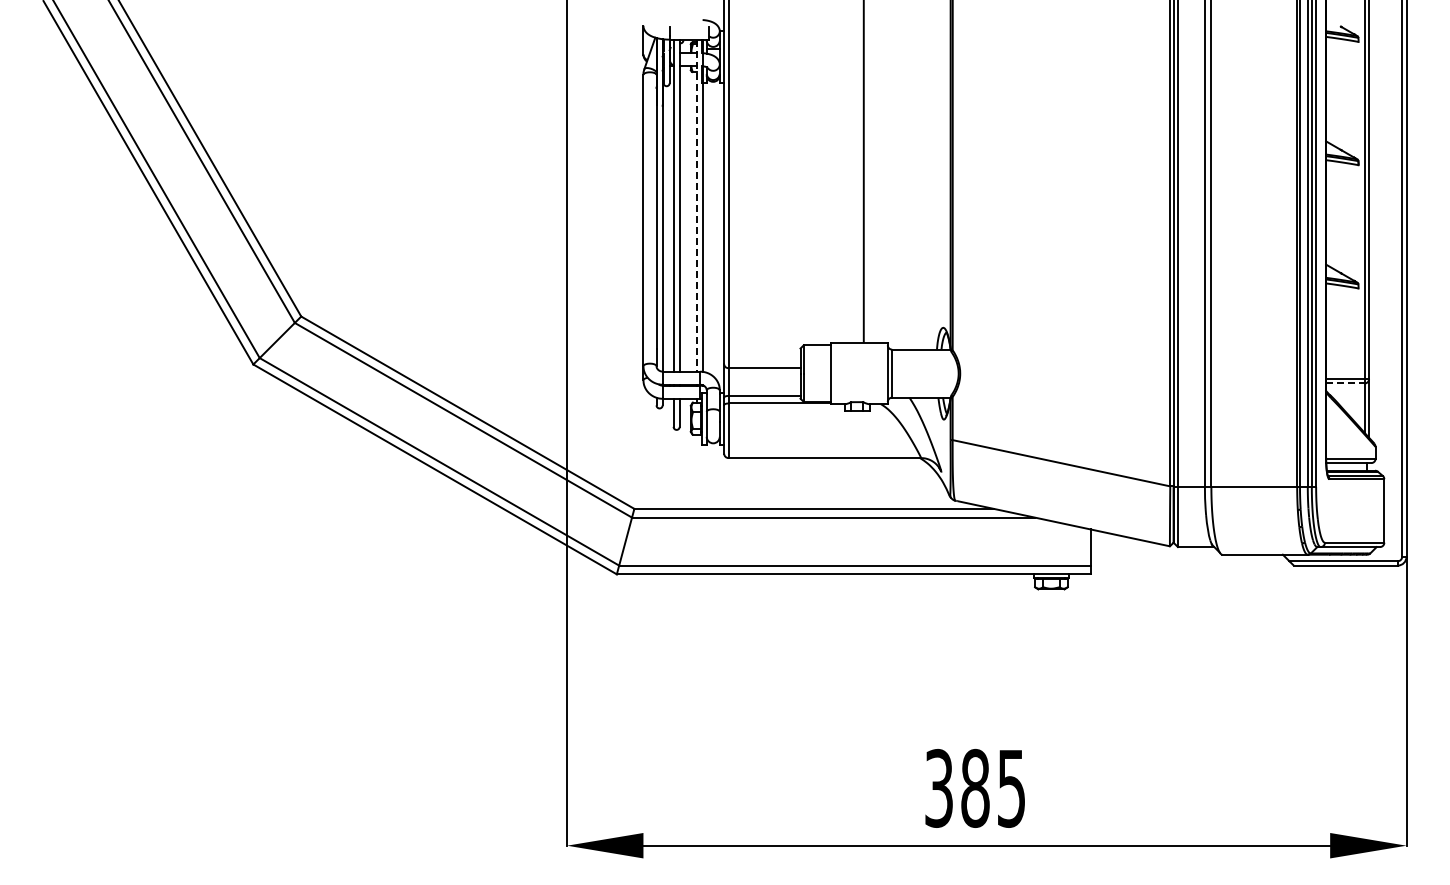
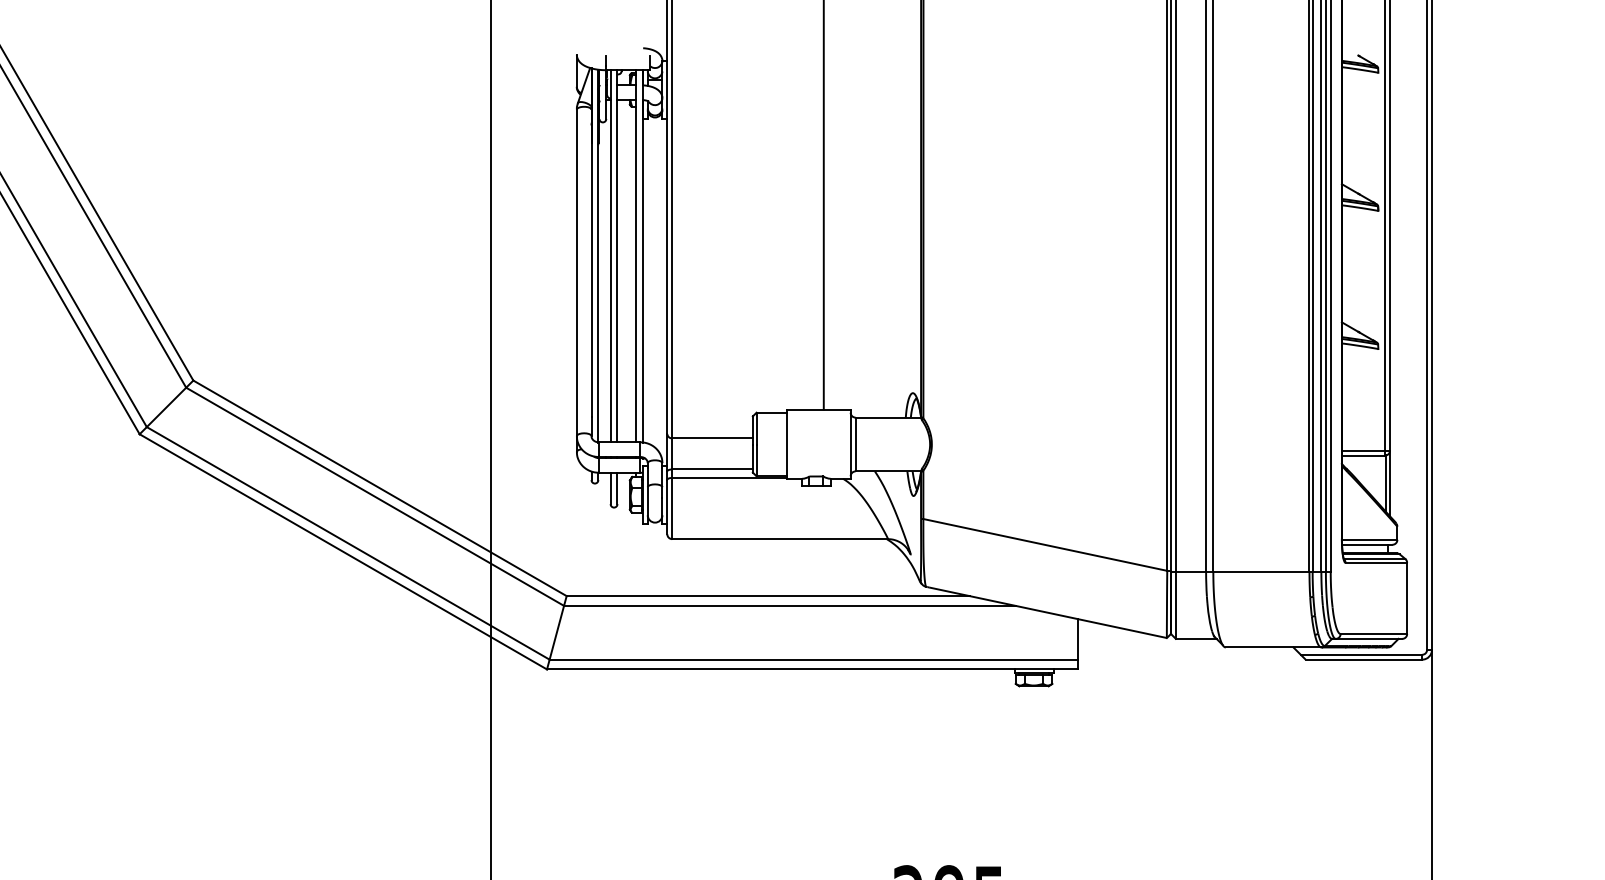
line: (696, 206) -> (636, 257), dashed -> solid
line: (1345, 383) -> (1363, 455), dashed -> solid

